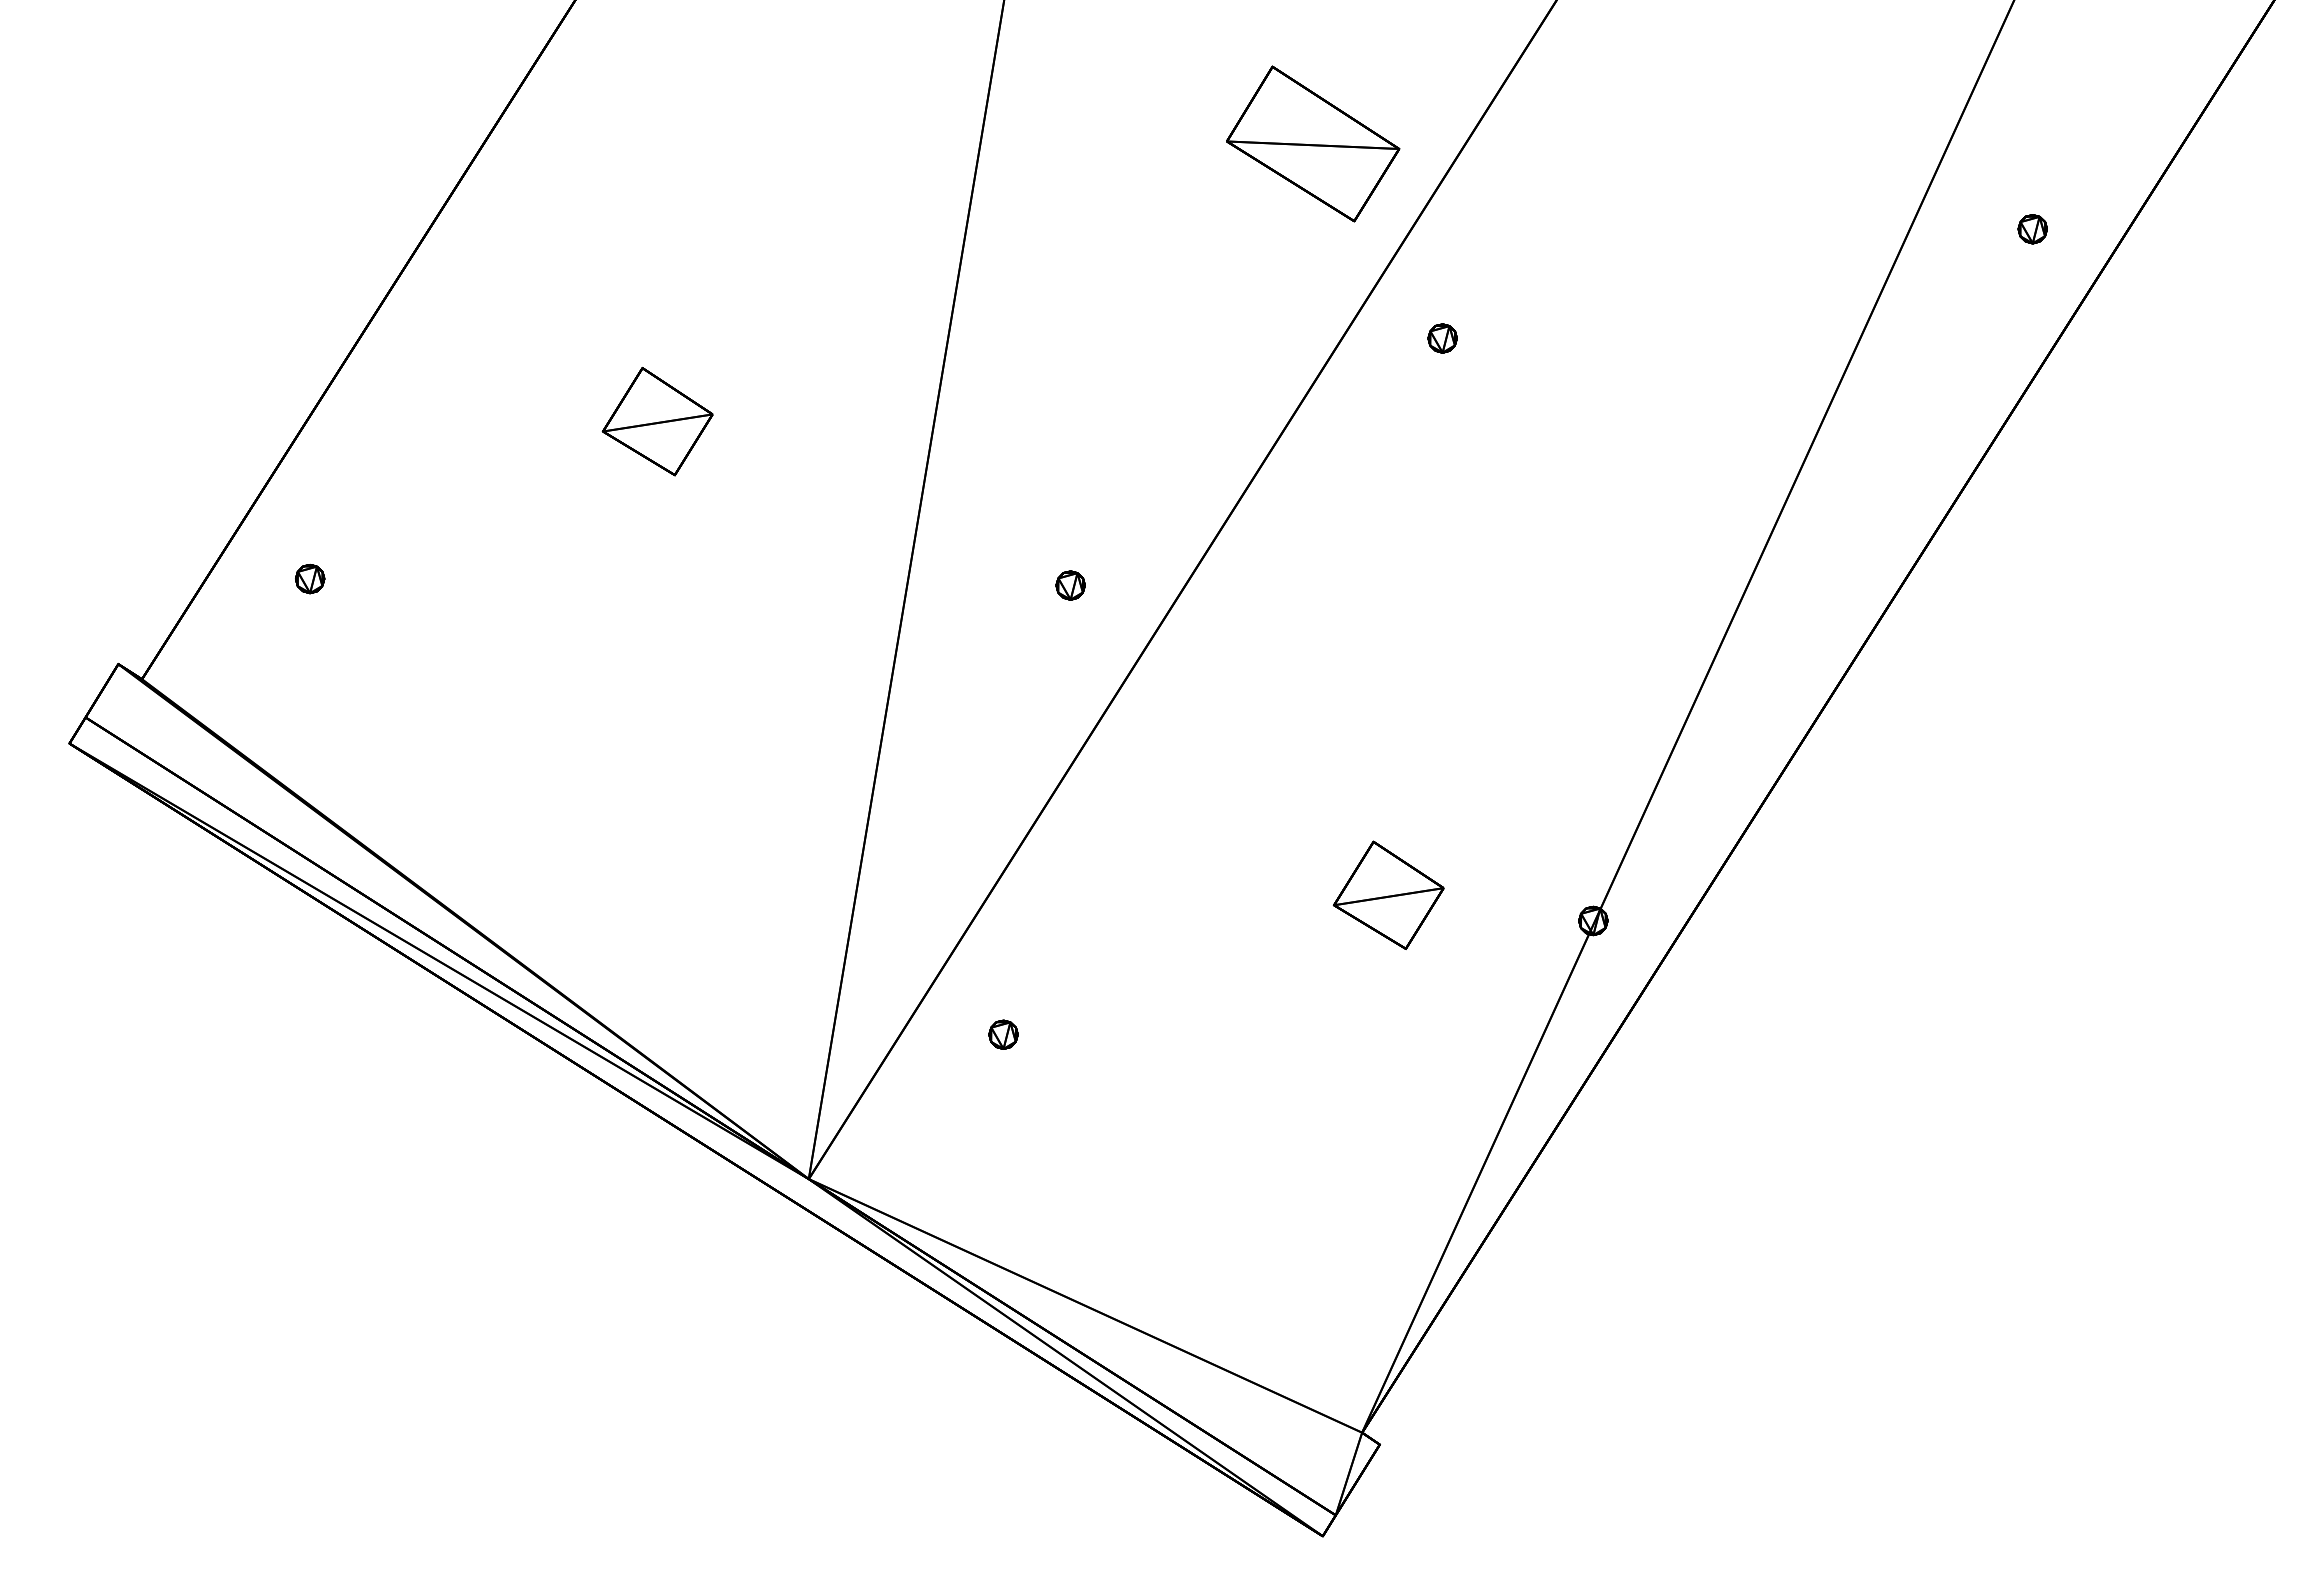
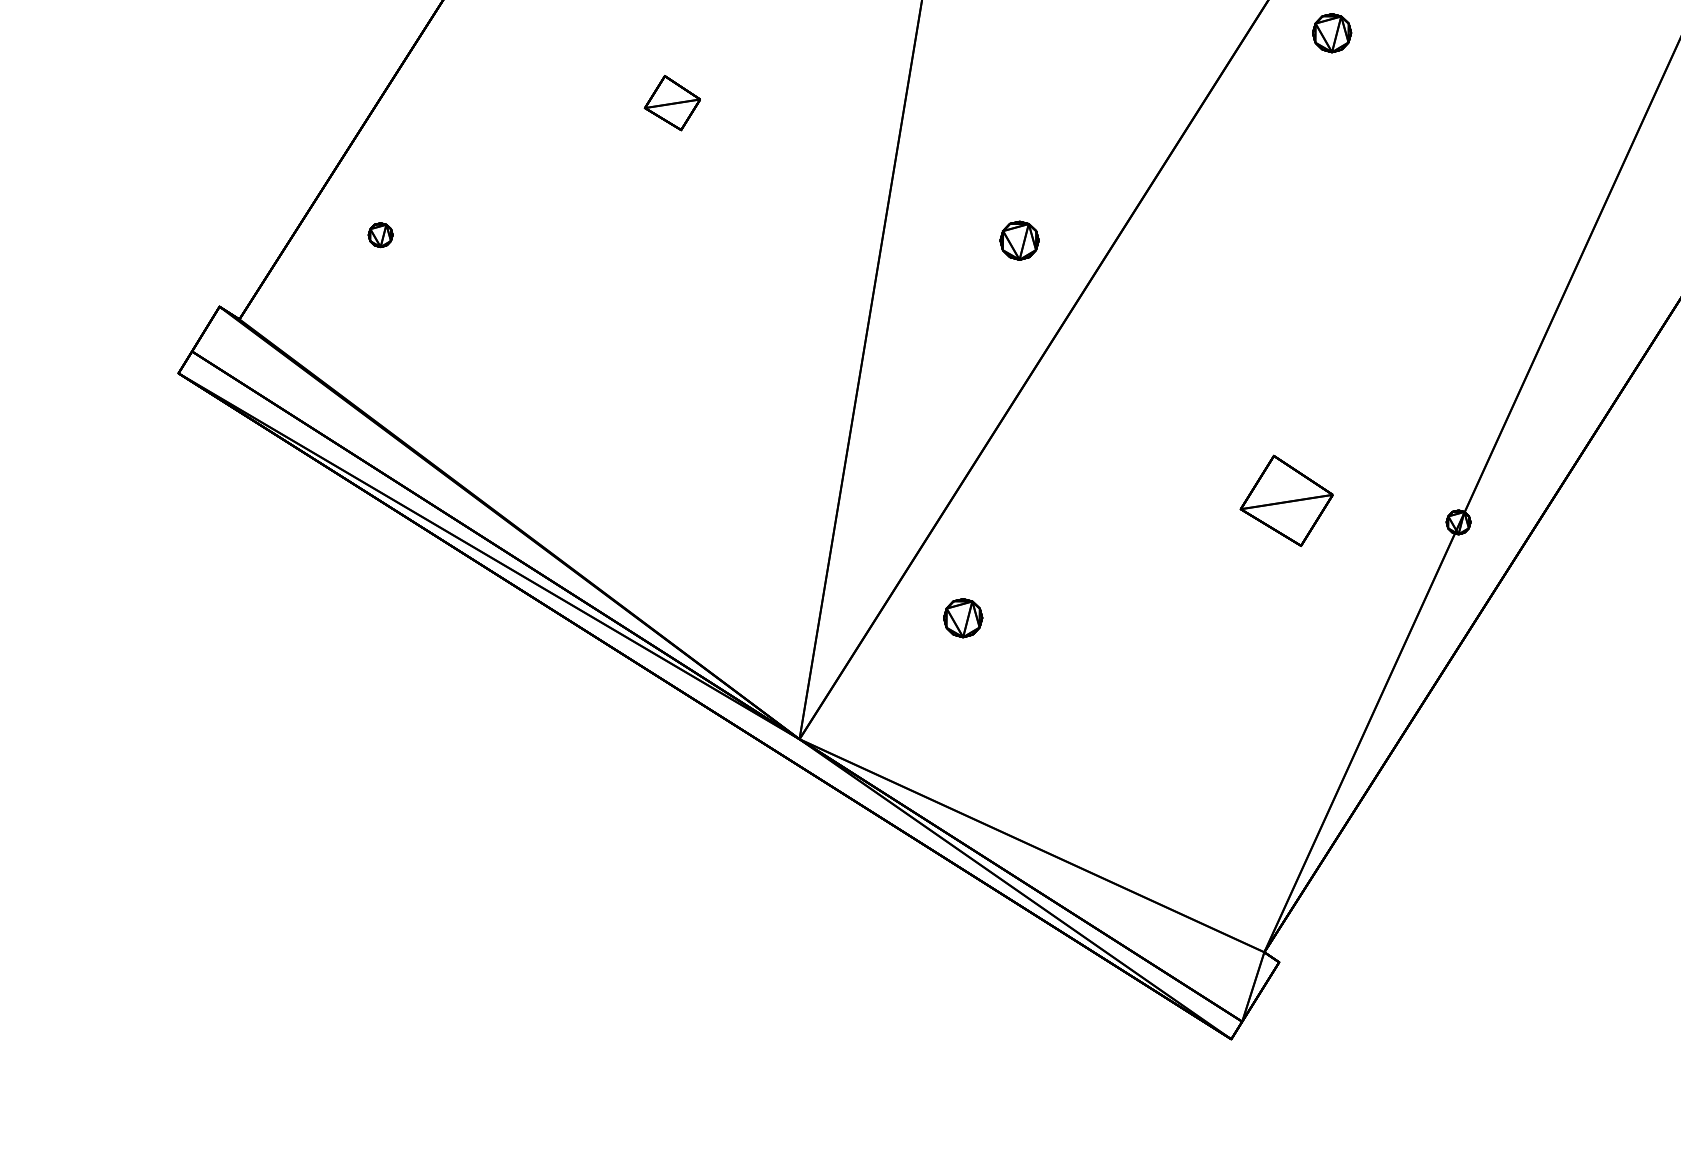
part: (1442, 338) -> (1331, 33), size x1.6
part: (657, 421) -> (672, 102), size x0.6
part: (1070, 585) -> (1019, 240), size x1.6
part: (1003, 1034) -> (963, 617), size x1.6

